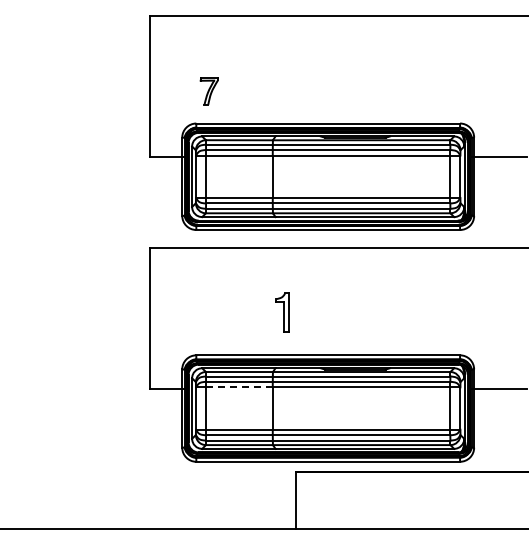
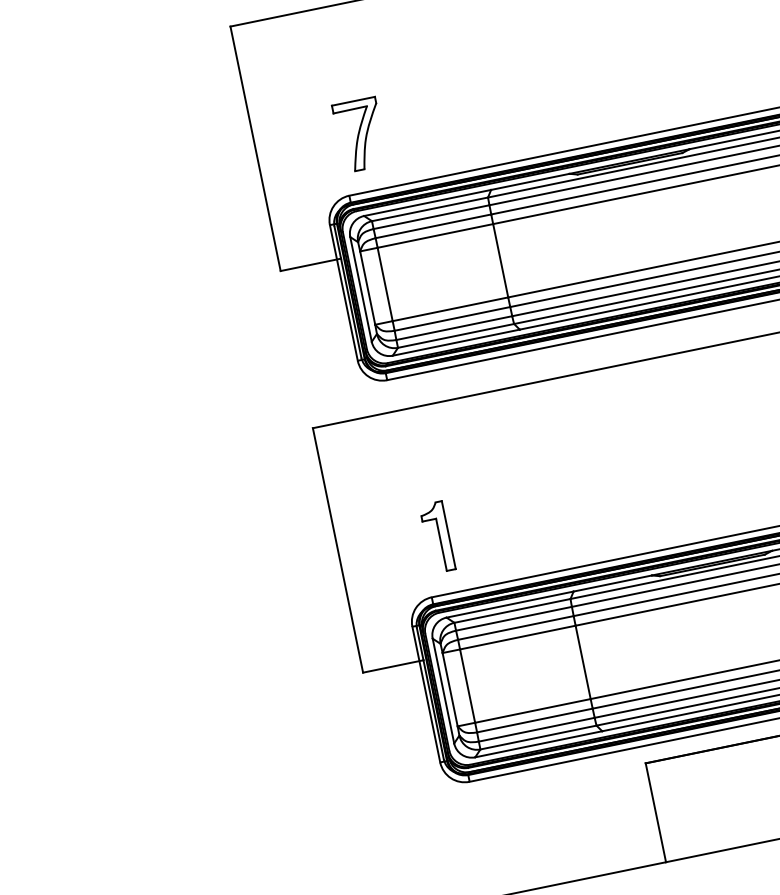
part: (209, 91) -> (360, 135), size x1.43
part: (282, 312) -> (437, 536), moved
line: (238, 387) -> (516, 638), dashed -> solid

